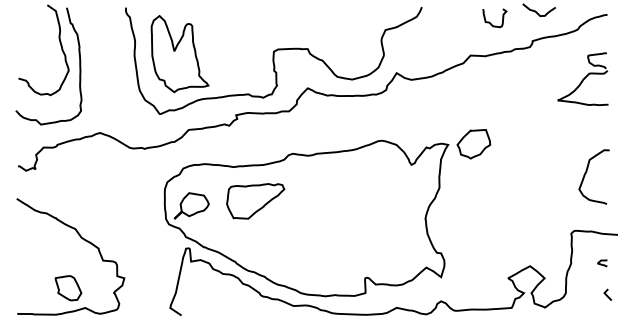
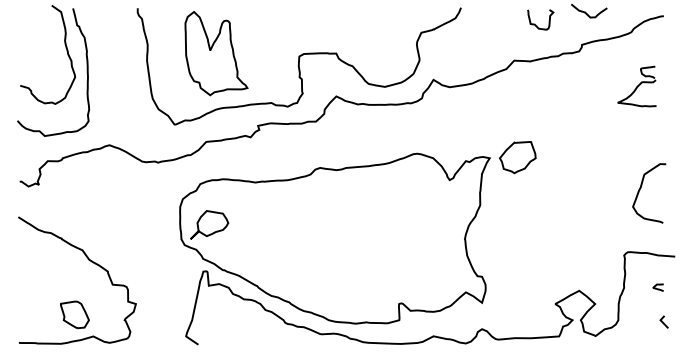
part: (179, 54) -> (215, 54), moved
part: (582, 79) -> (636, 86), size x0.7
part: (255, 201) -> (279, 220), removed

